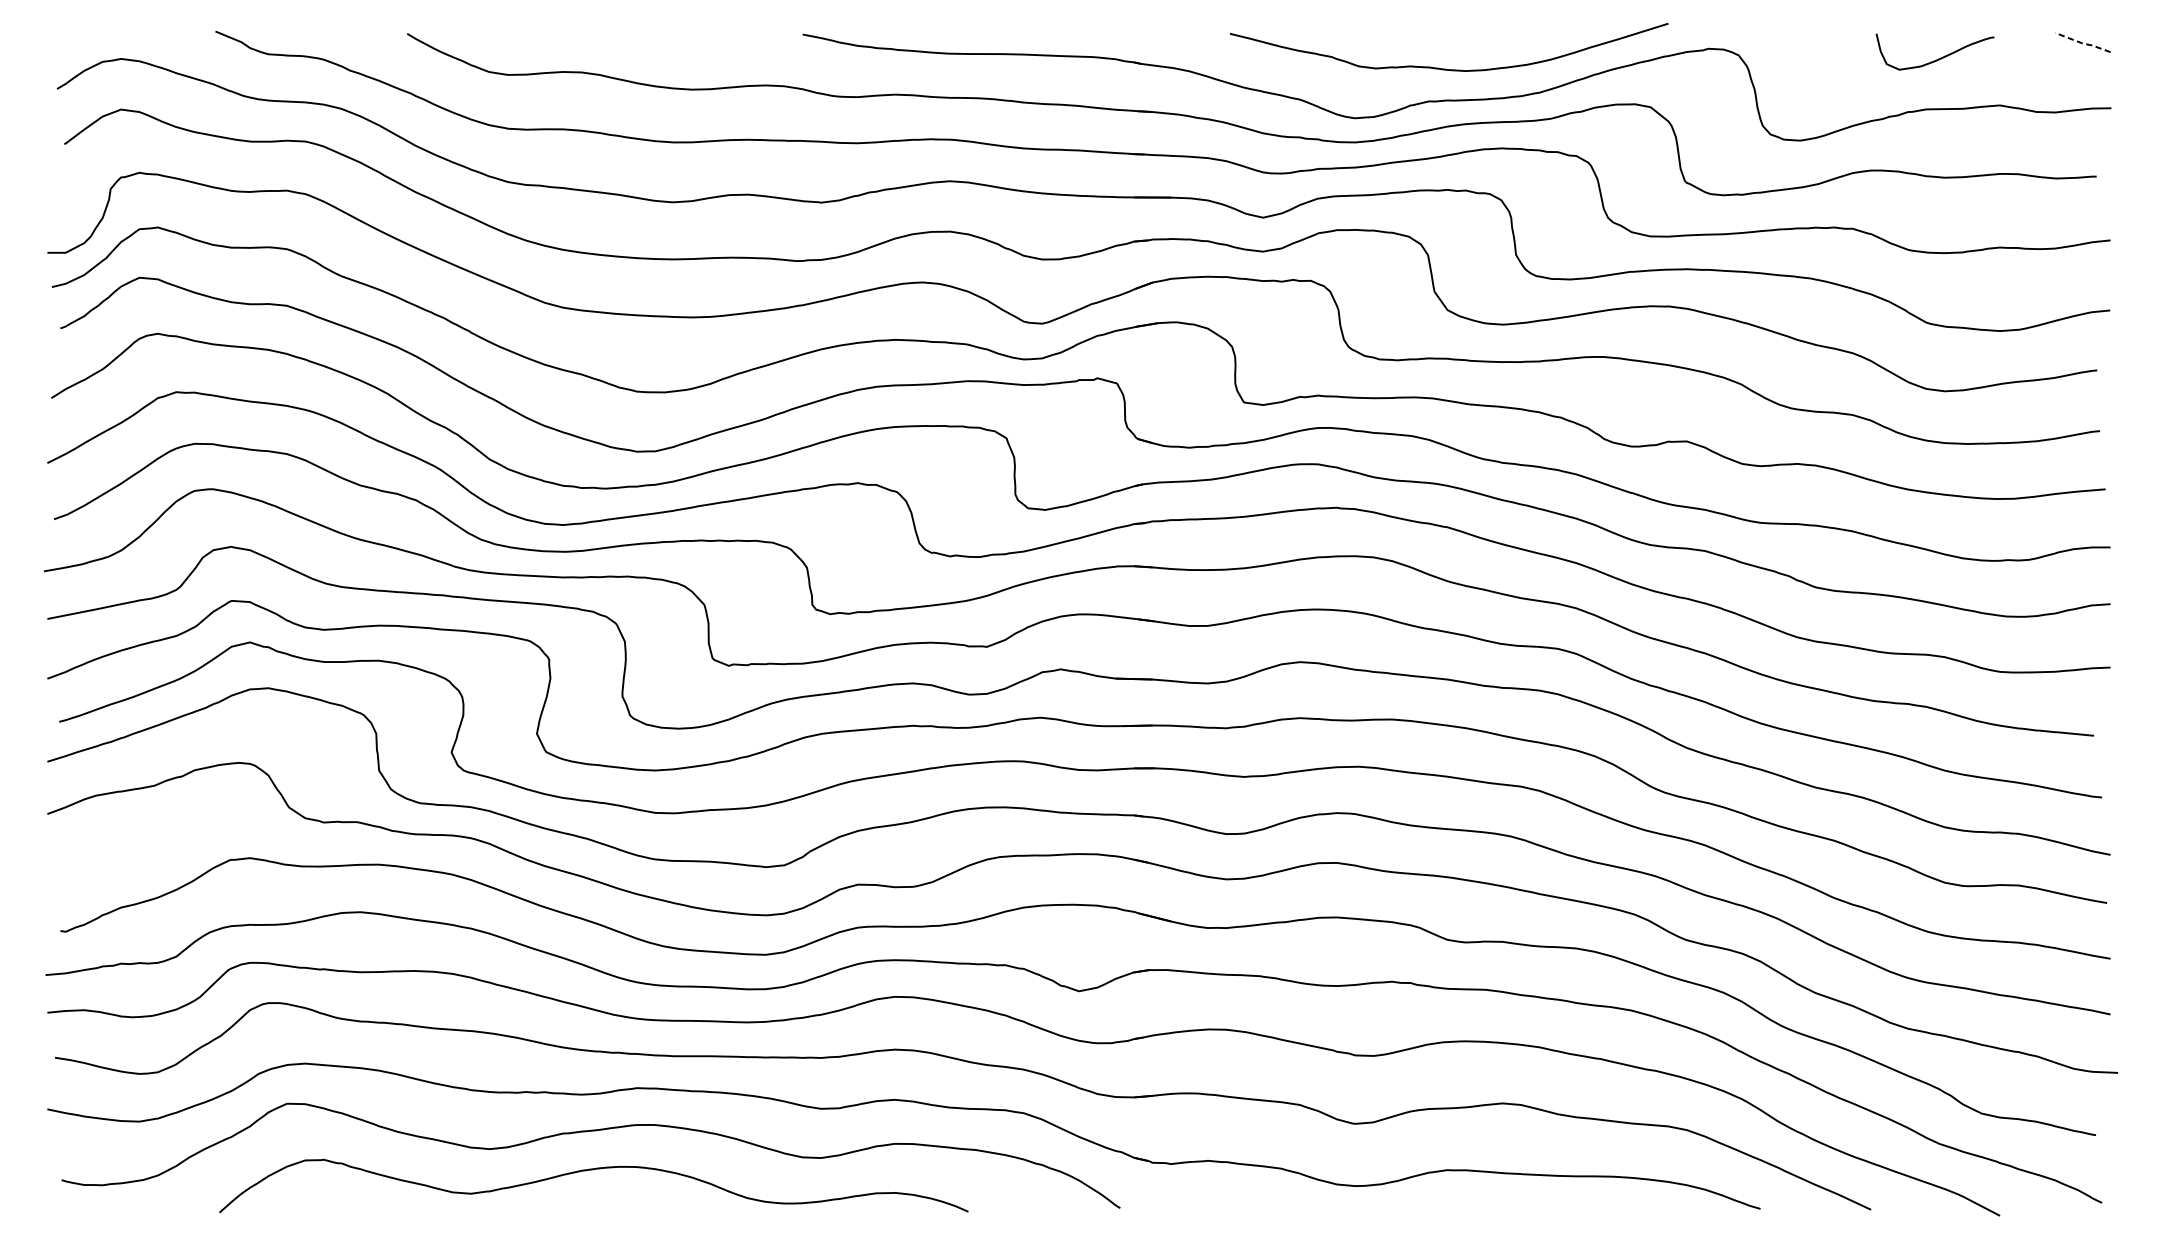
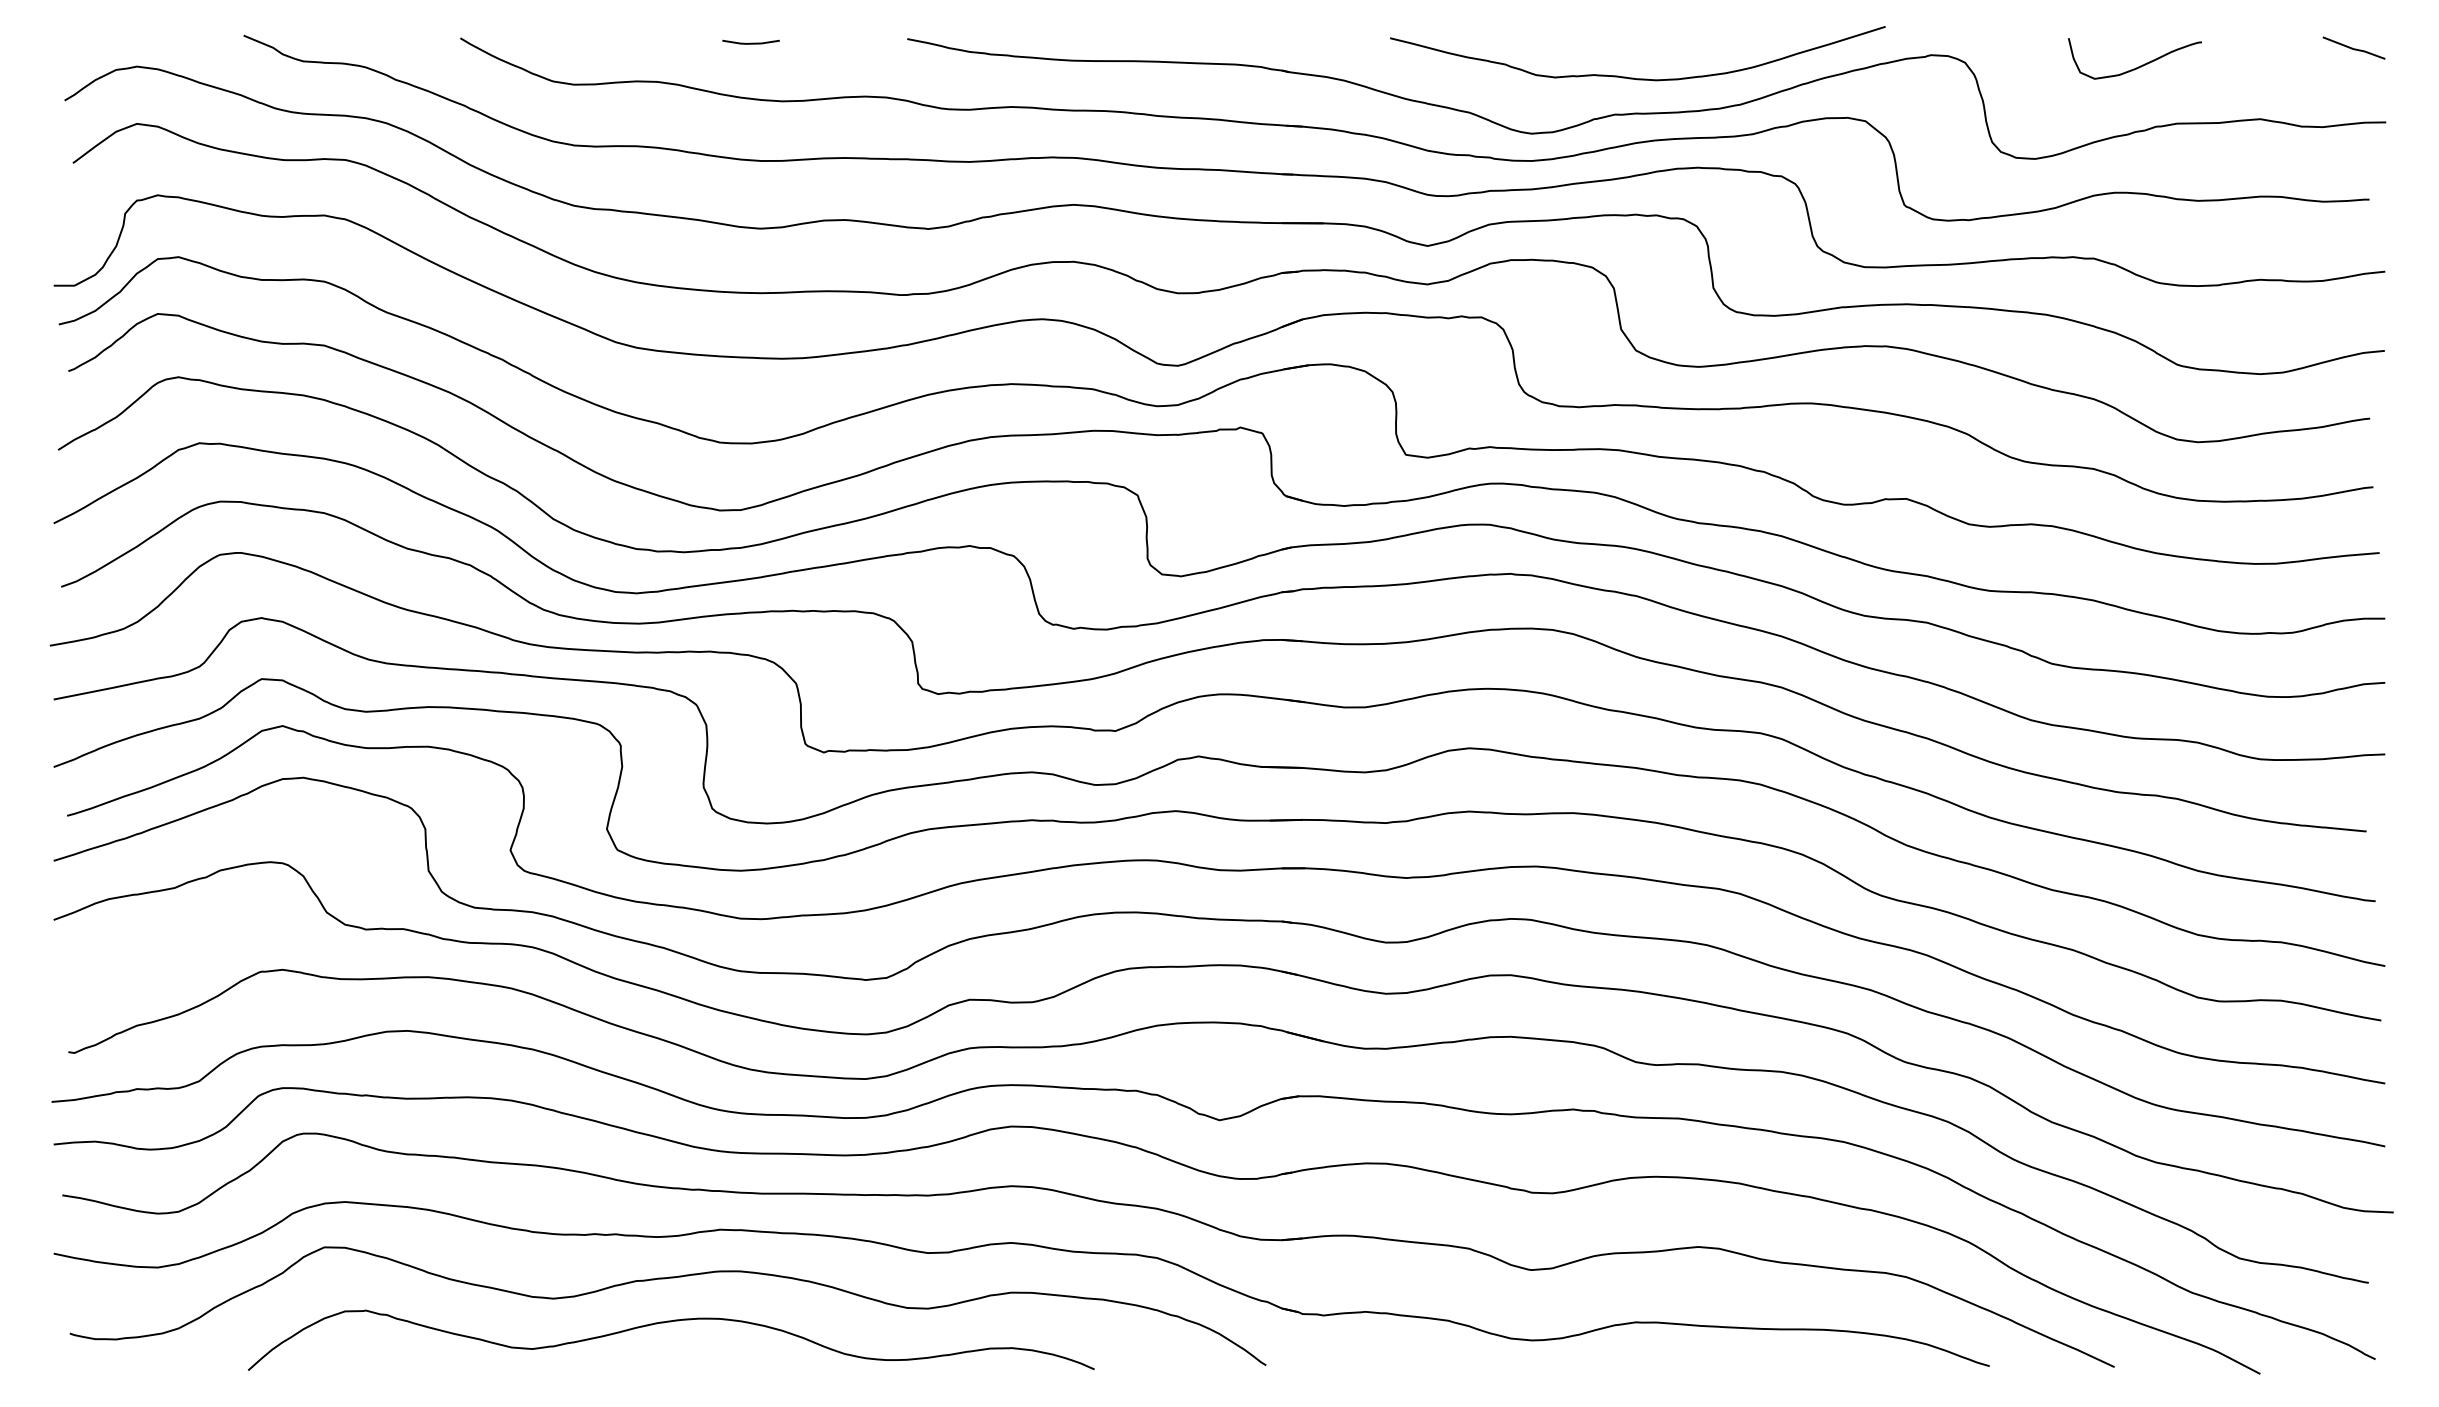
line: (663, 37) -> (750, 42), added
line: (2083, 43) -> (2354, 49), dashed -> solid
curve: (1938, 58) -> (2138, 66), moved

